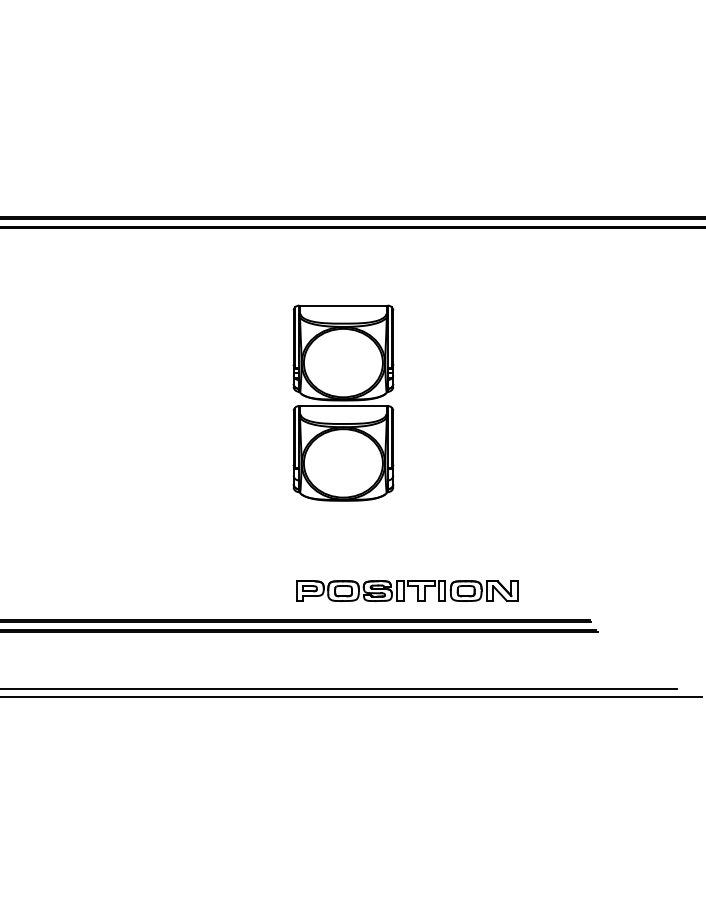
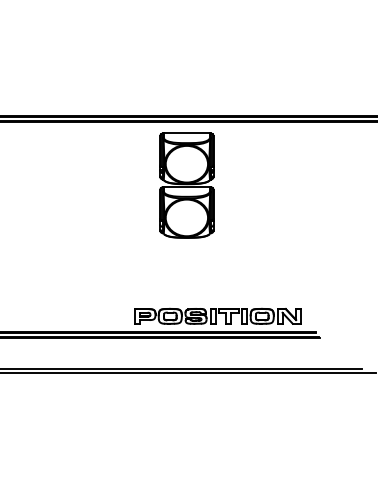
part: (342, 402) -> (186, 185), moved
part: (406, 589) -> (217, 315), size x1.4

